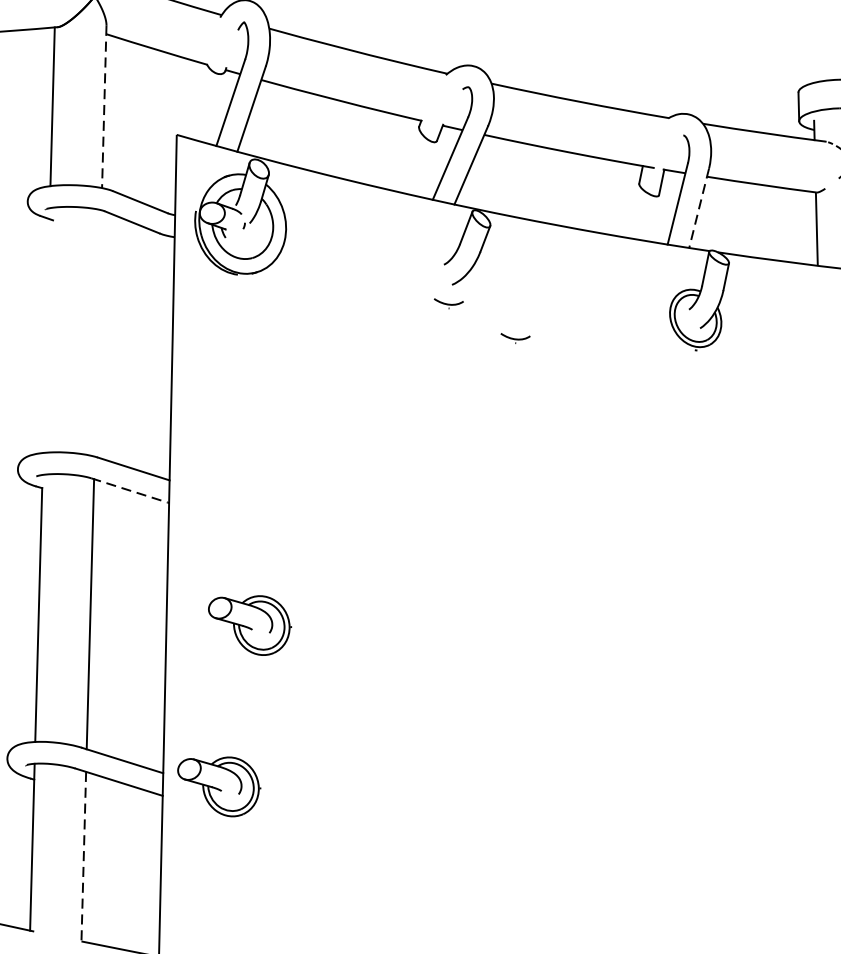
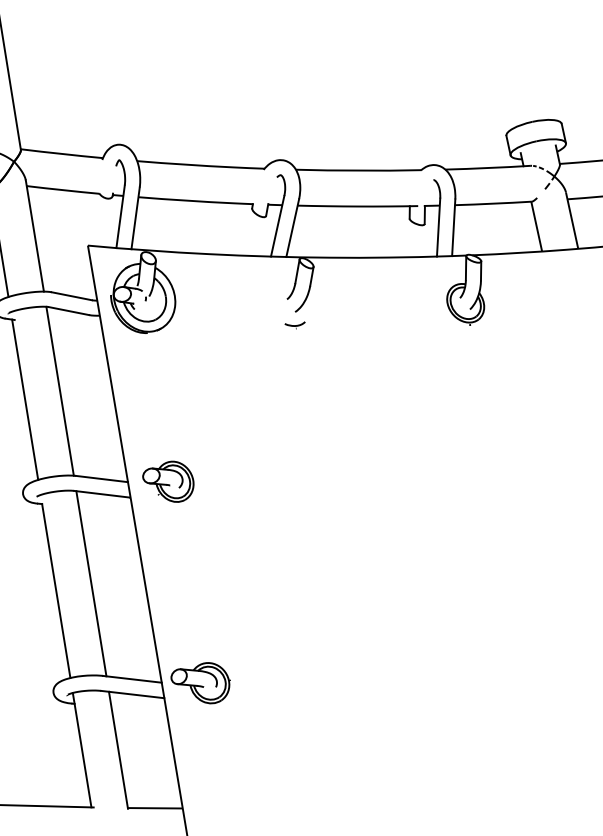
line: (103, 107) -> (34, 236), dashed -> solid
line: (698, 209) -> (453, 228), dashed -> solid
line: (97, 332) -> (59, 390), added
line: (46, 335) -> (25, 399), added
part: (514, 338) -> (344, 340), removed
line: (128, 490) -> (101, 494), dashed -> solid
part: (227, 490) -> (168, 481), added
part: (248, 623) -> (200, 569), removed
line: (83, 857) -> (118, 750), dashed -> solid

